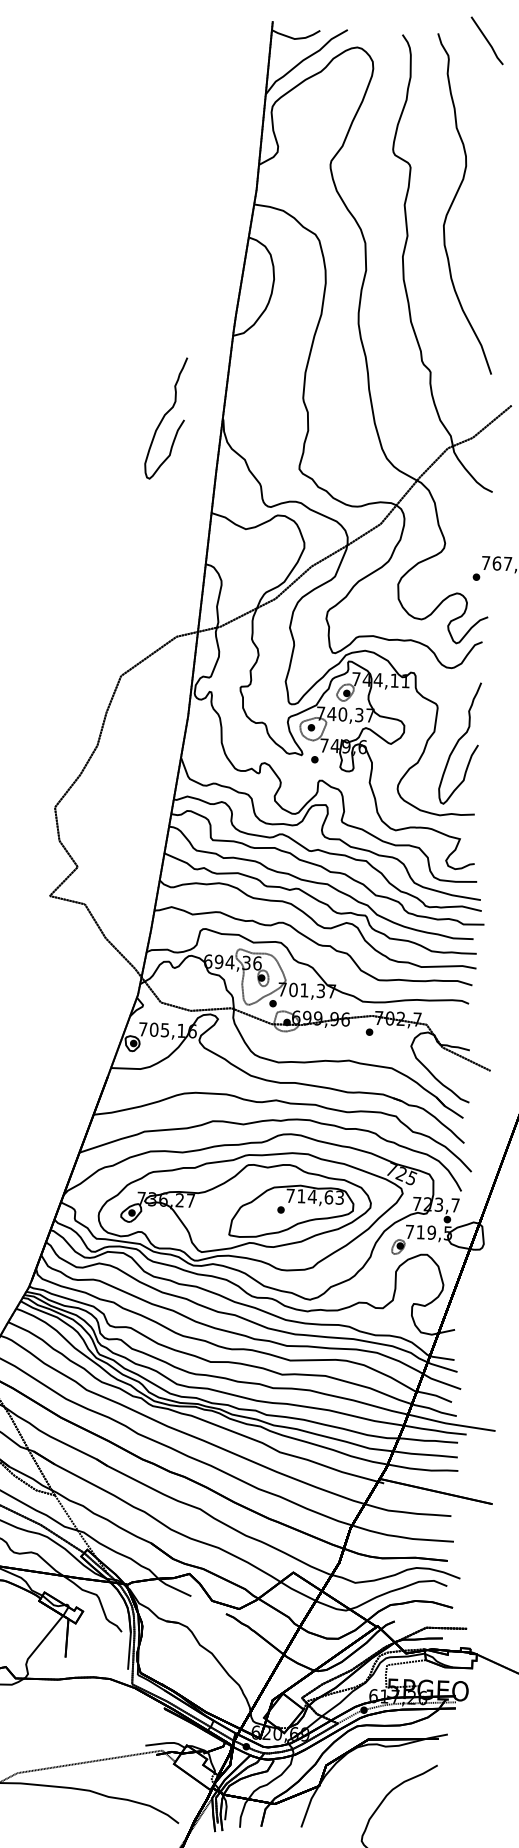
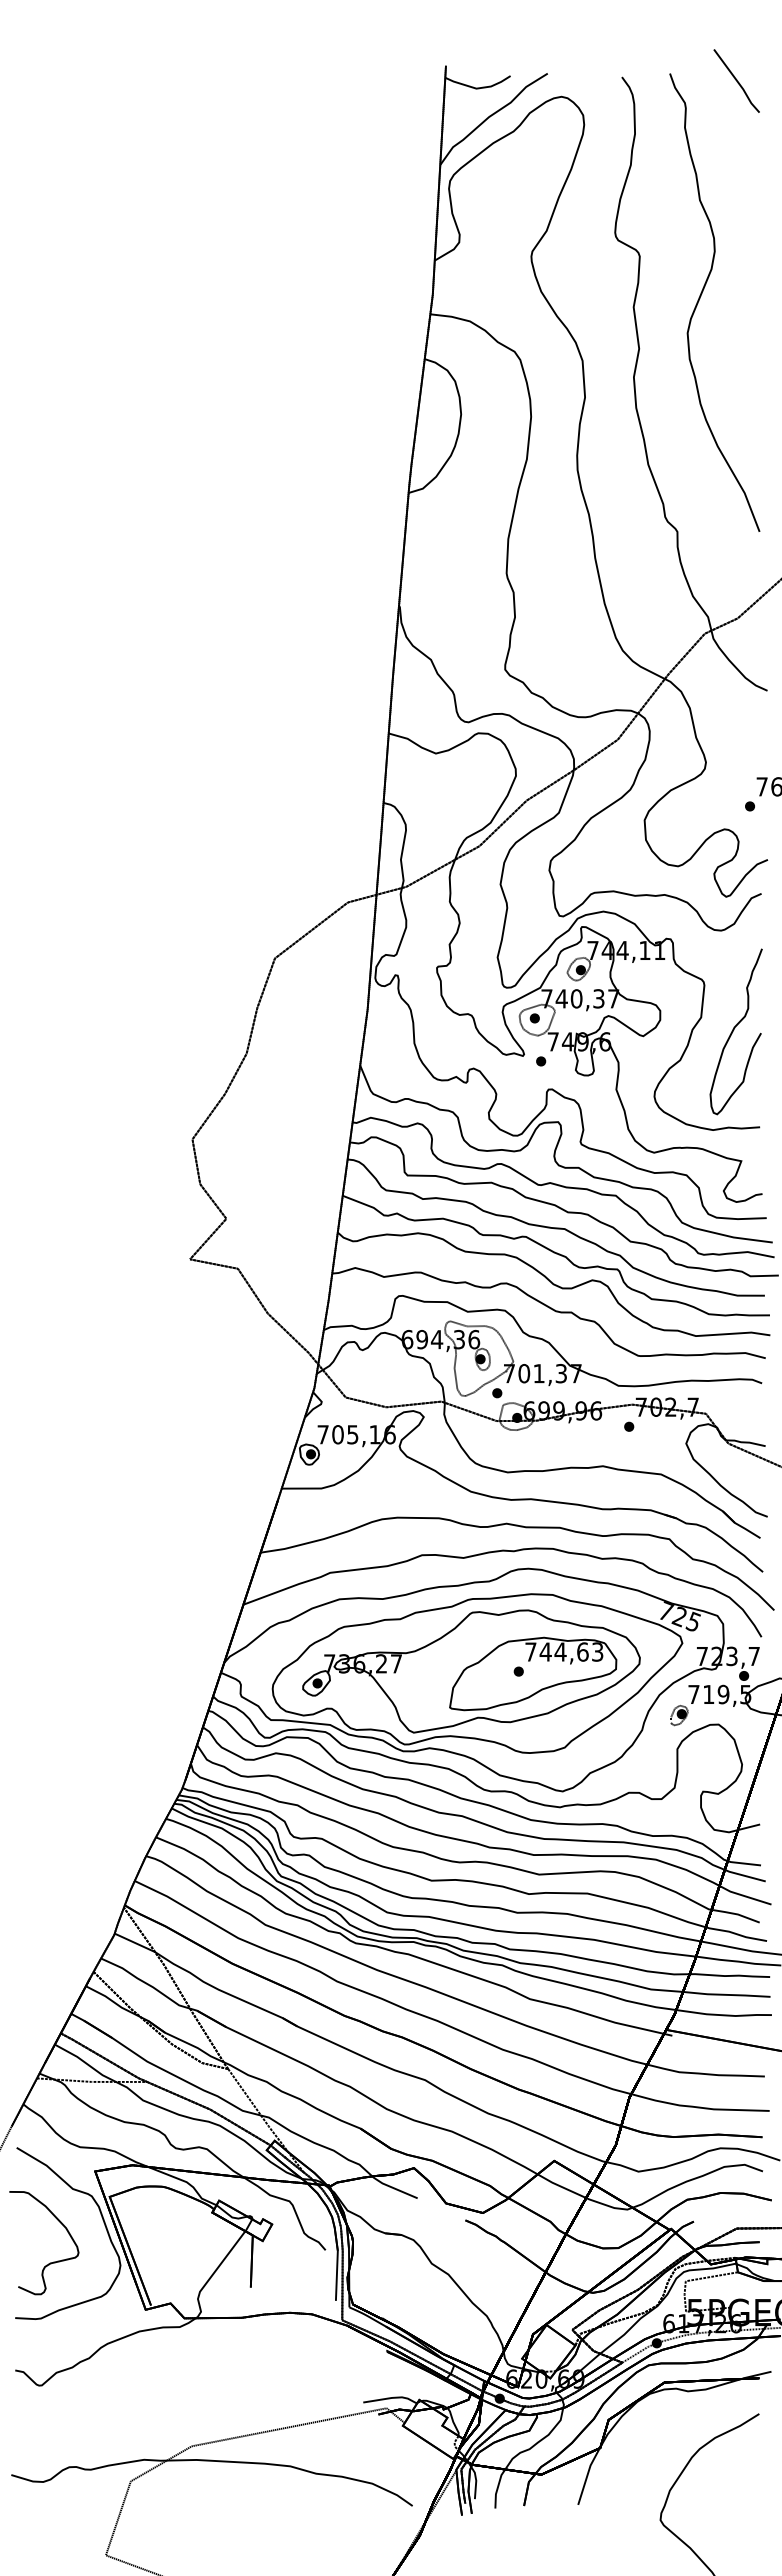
curve: (164, 417) -> (320, 606), removed
text: (301, 1195) -> (545, 1651), 714,63 -> 744,63

